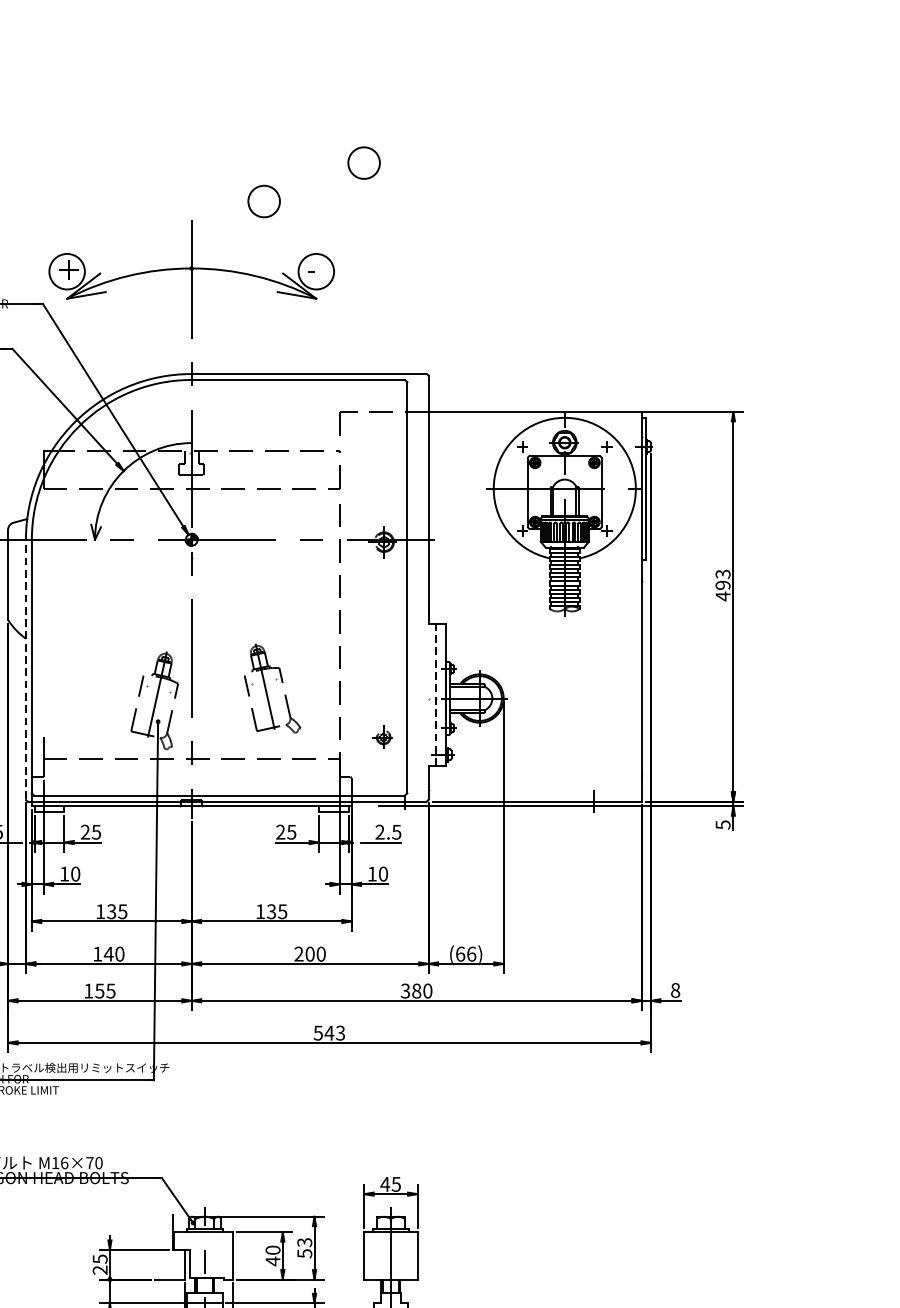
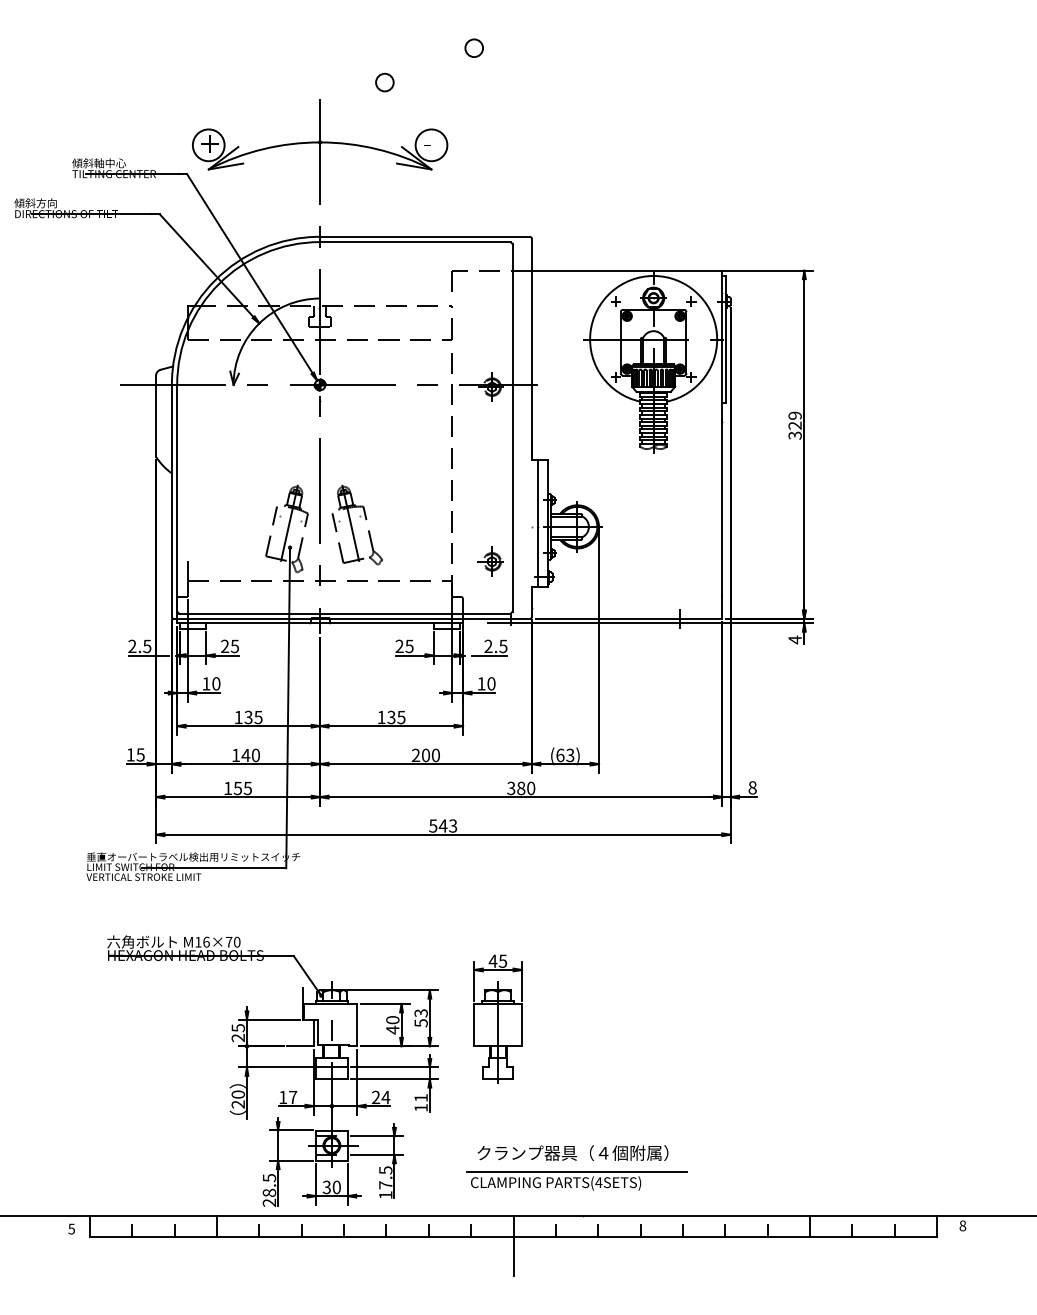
circle: (364, 163) -> (474, 48), size x0.62
circle: (263, 201) -> (384, 82), size x0.62
text: (722, 585) -> (794, 425), 493 -> 329
line: (25, 669) -> (171, 500), dashed -> solid
part: (271, 688) -> (356, 524), moved
line: (436, 694) -> (538, 523), dashed -> solid
part: (382, 737) -> (490, 561), size x1.43
text: (722, 824) -> (794, 639), 5 -> 4
text: (471, 954) -> (570, 755), (66) -> (63)

